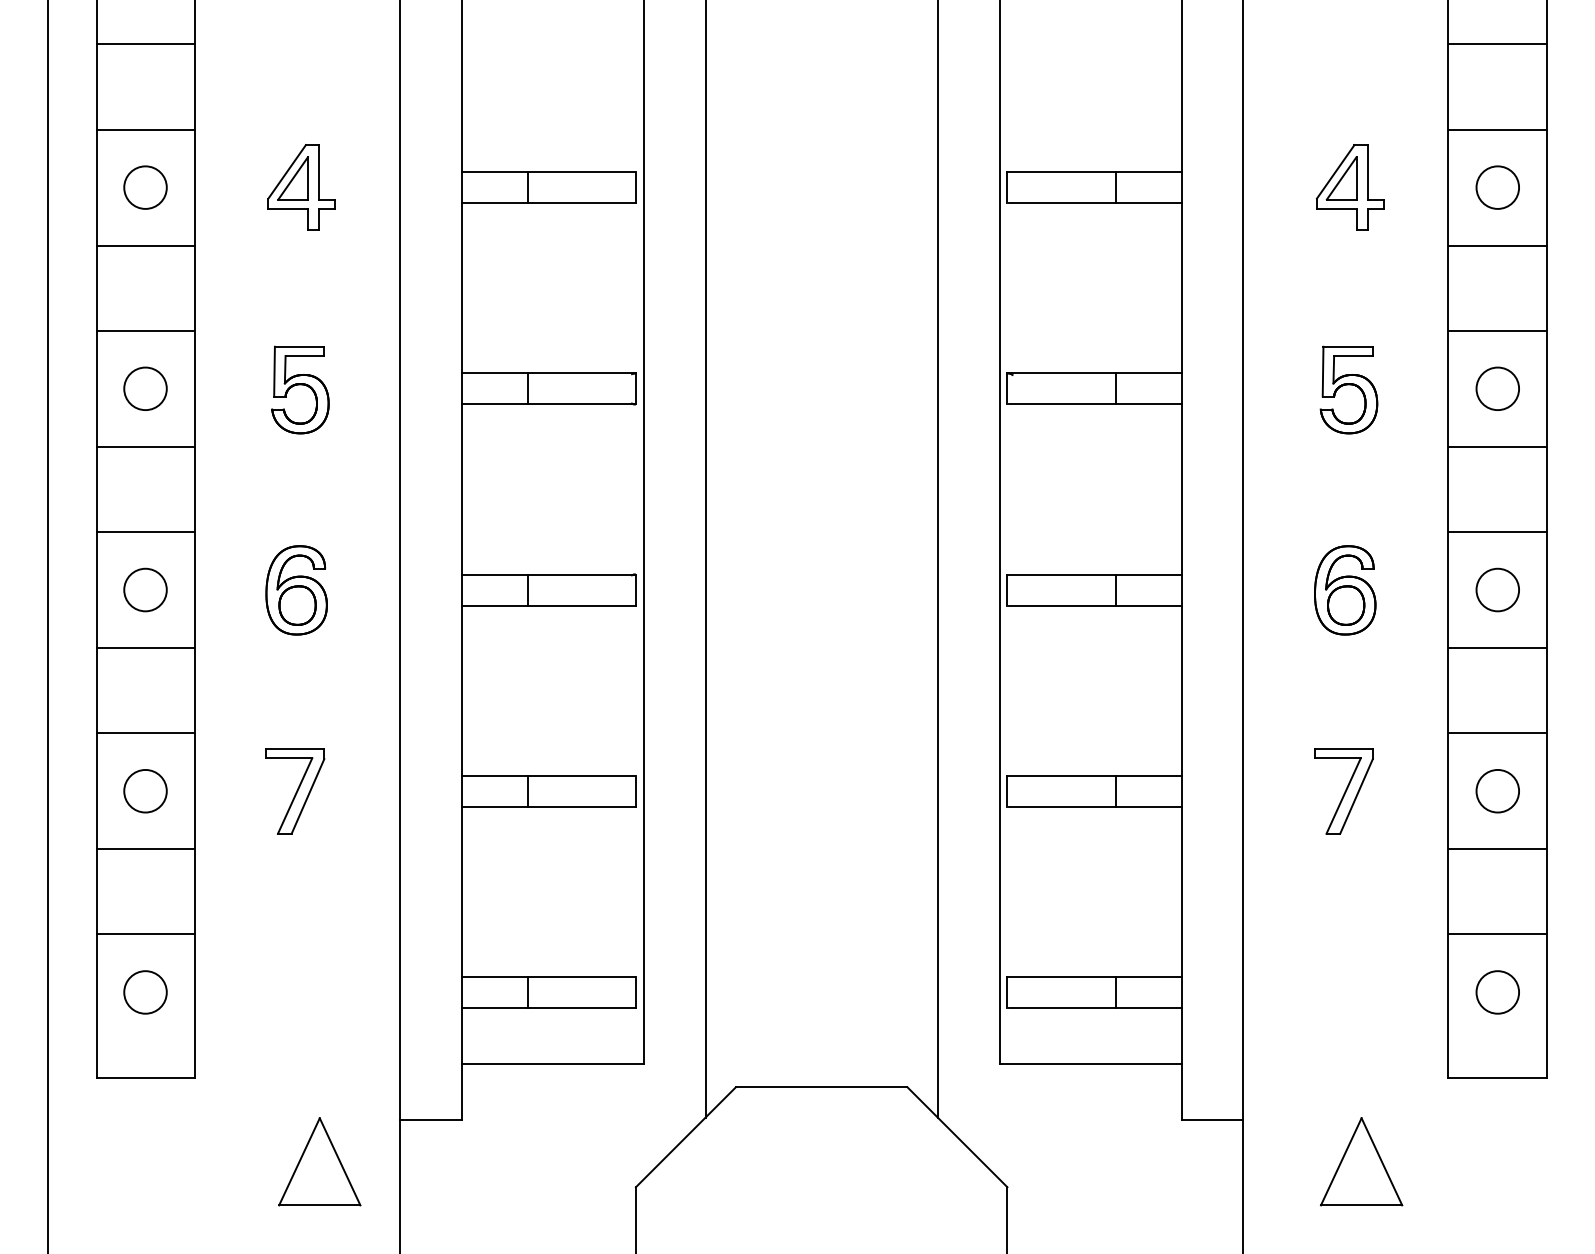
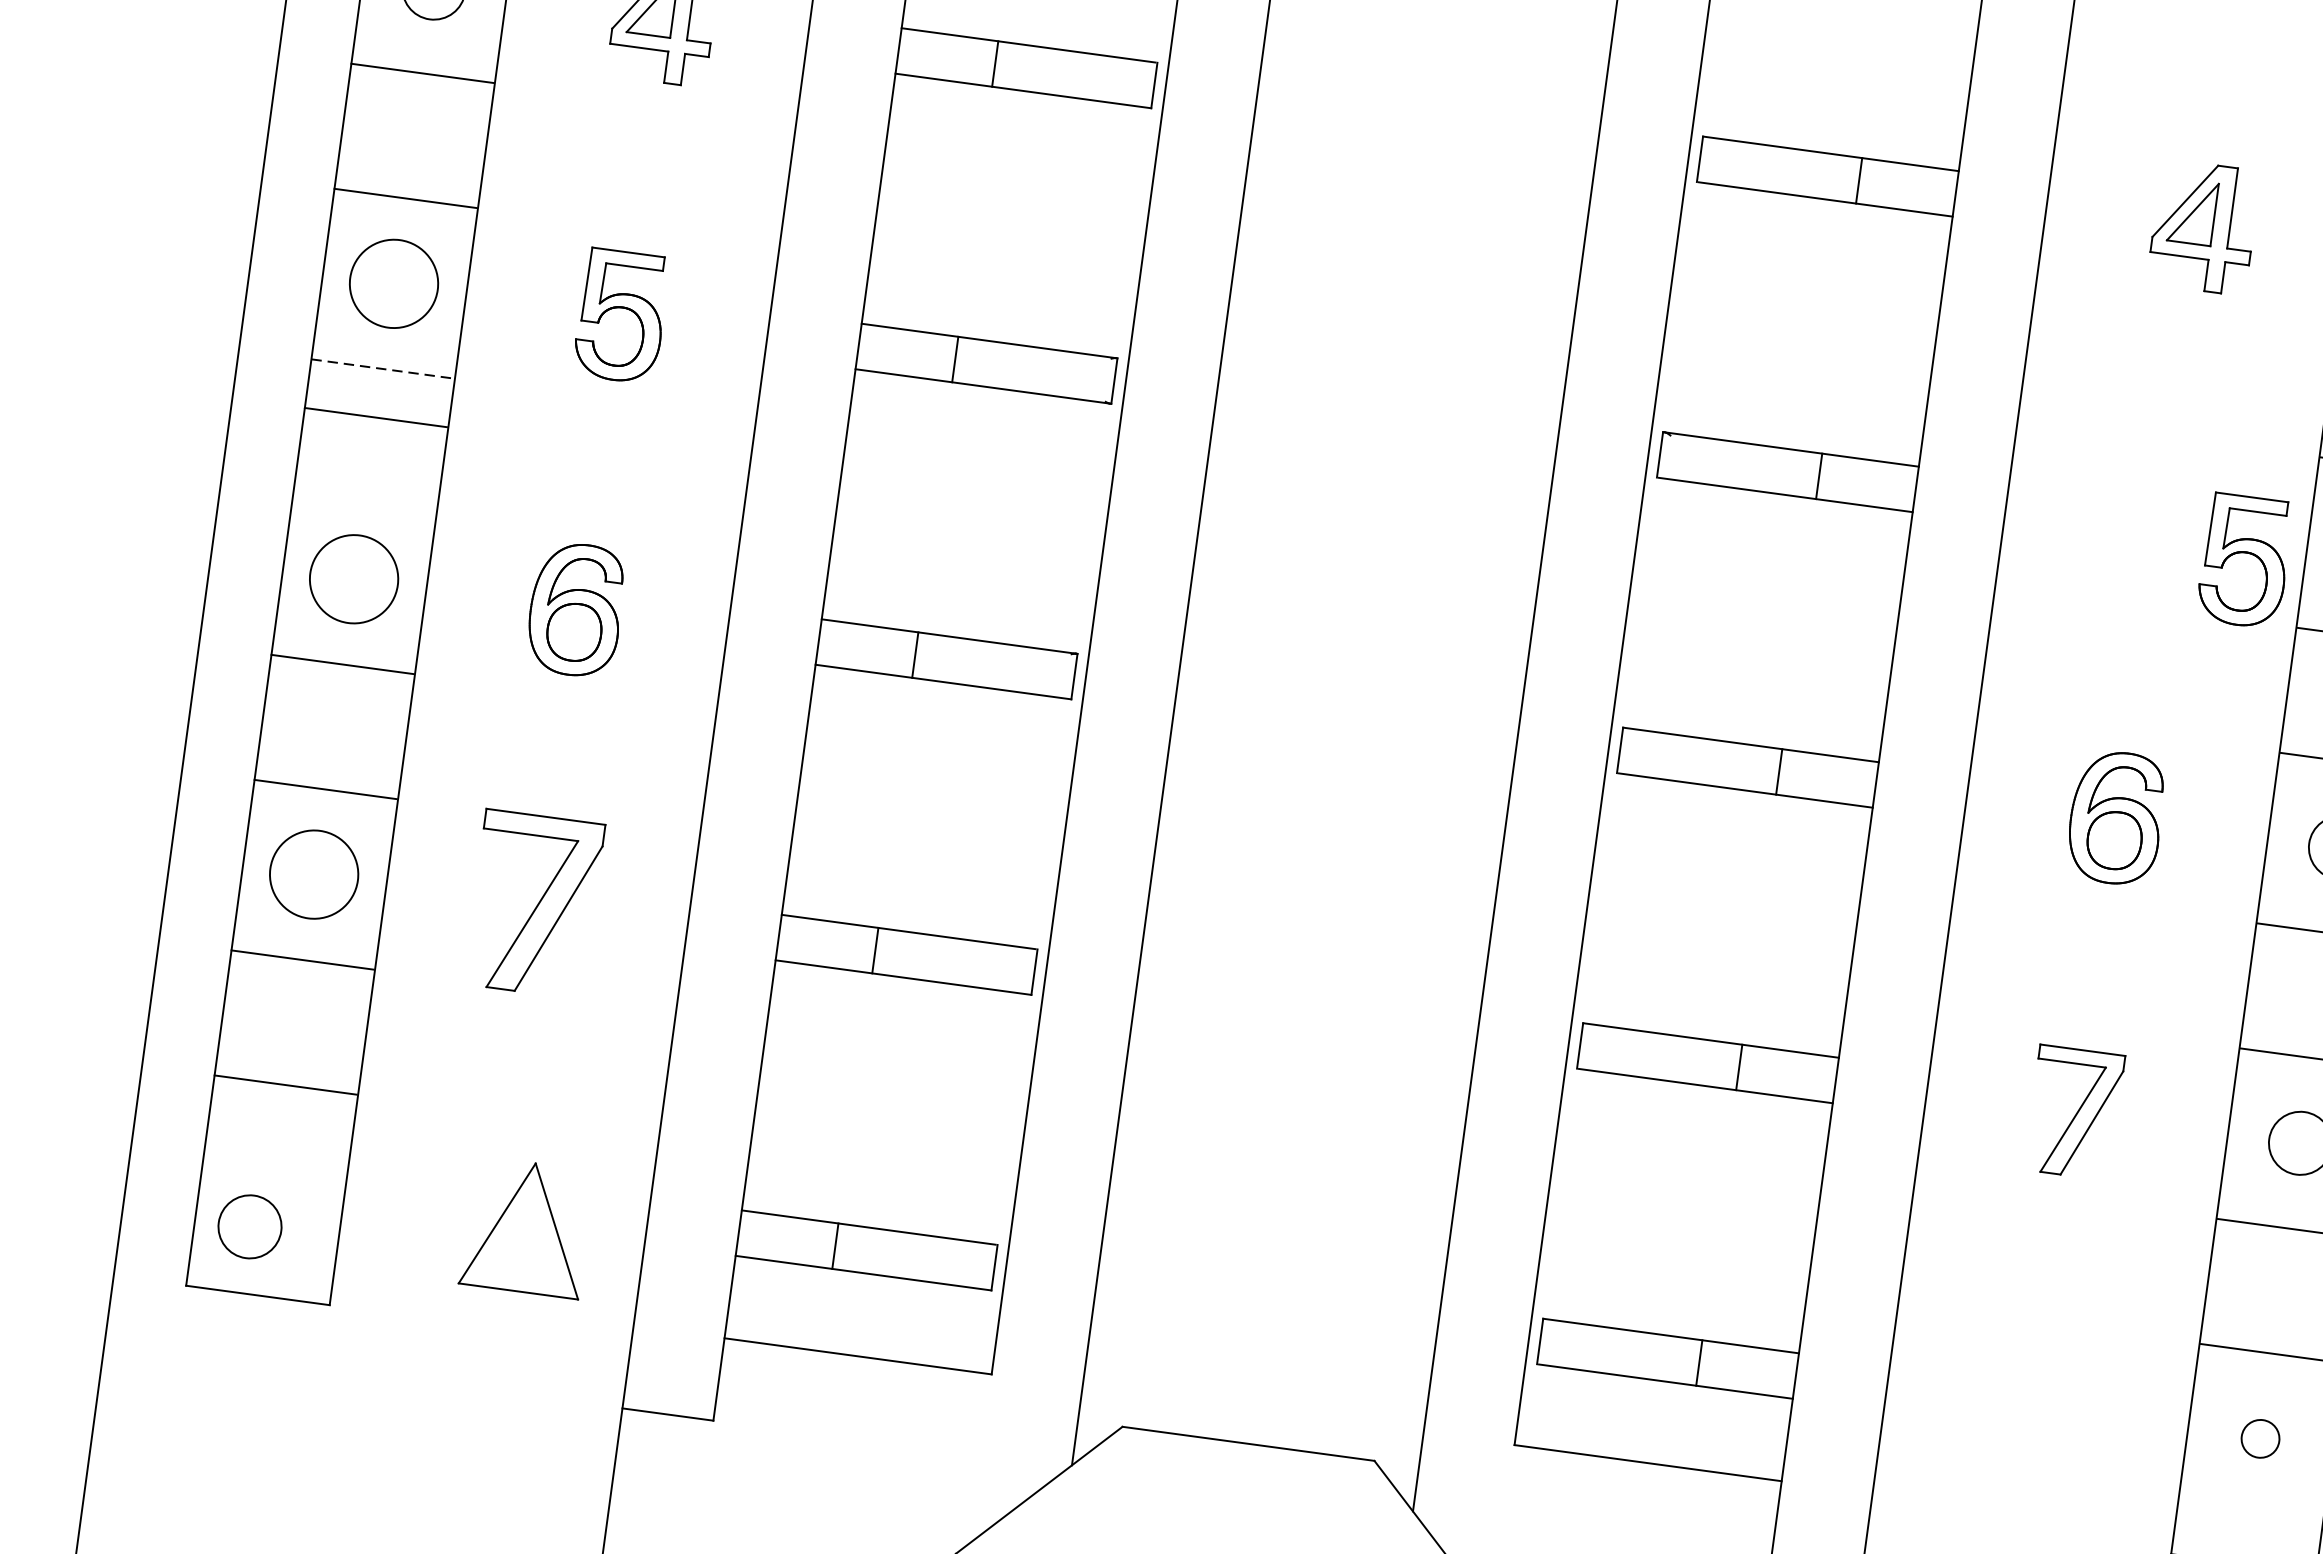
circle: (145, 388) -> (394, 283), size x1.4
part: (1348, 389) -> (2244, 560), moved
line: (146, 446) -> (383, 368), solid -> dashed
line: (145, 532) -> (375, 418), moved
circle: (145, 589) -> (354, 578), size x1.4
circle: (145, 791) -> (313, 875), size x1.4
part: (295, 791) -> (534, 904), size x1.4
circle: (145, 992) -> (249, 1226), moved
circle: (1497, 992) -> (2260, 1438), size x0.6
part: (319, 1161) -> (526, 1226), moved

